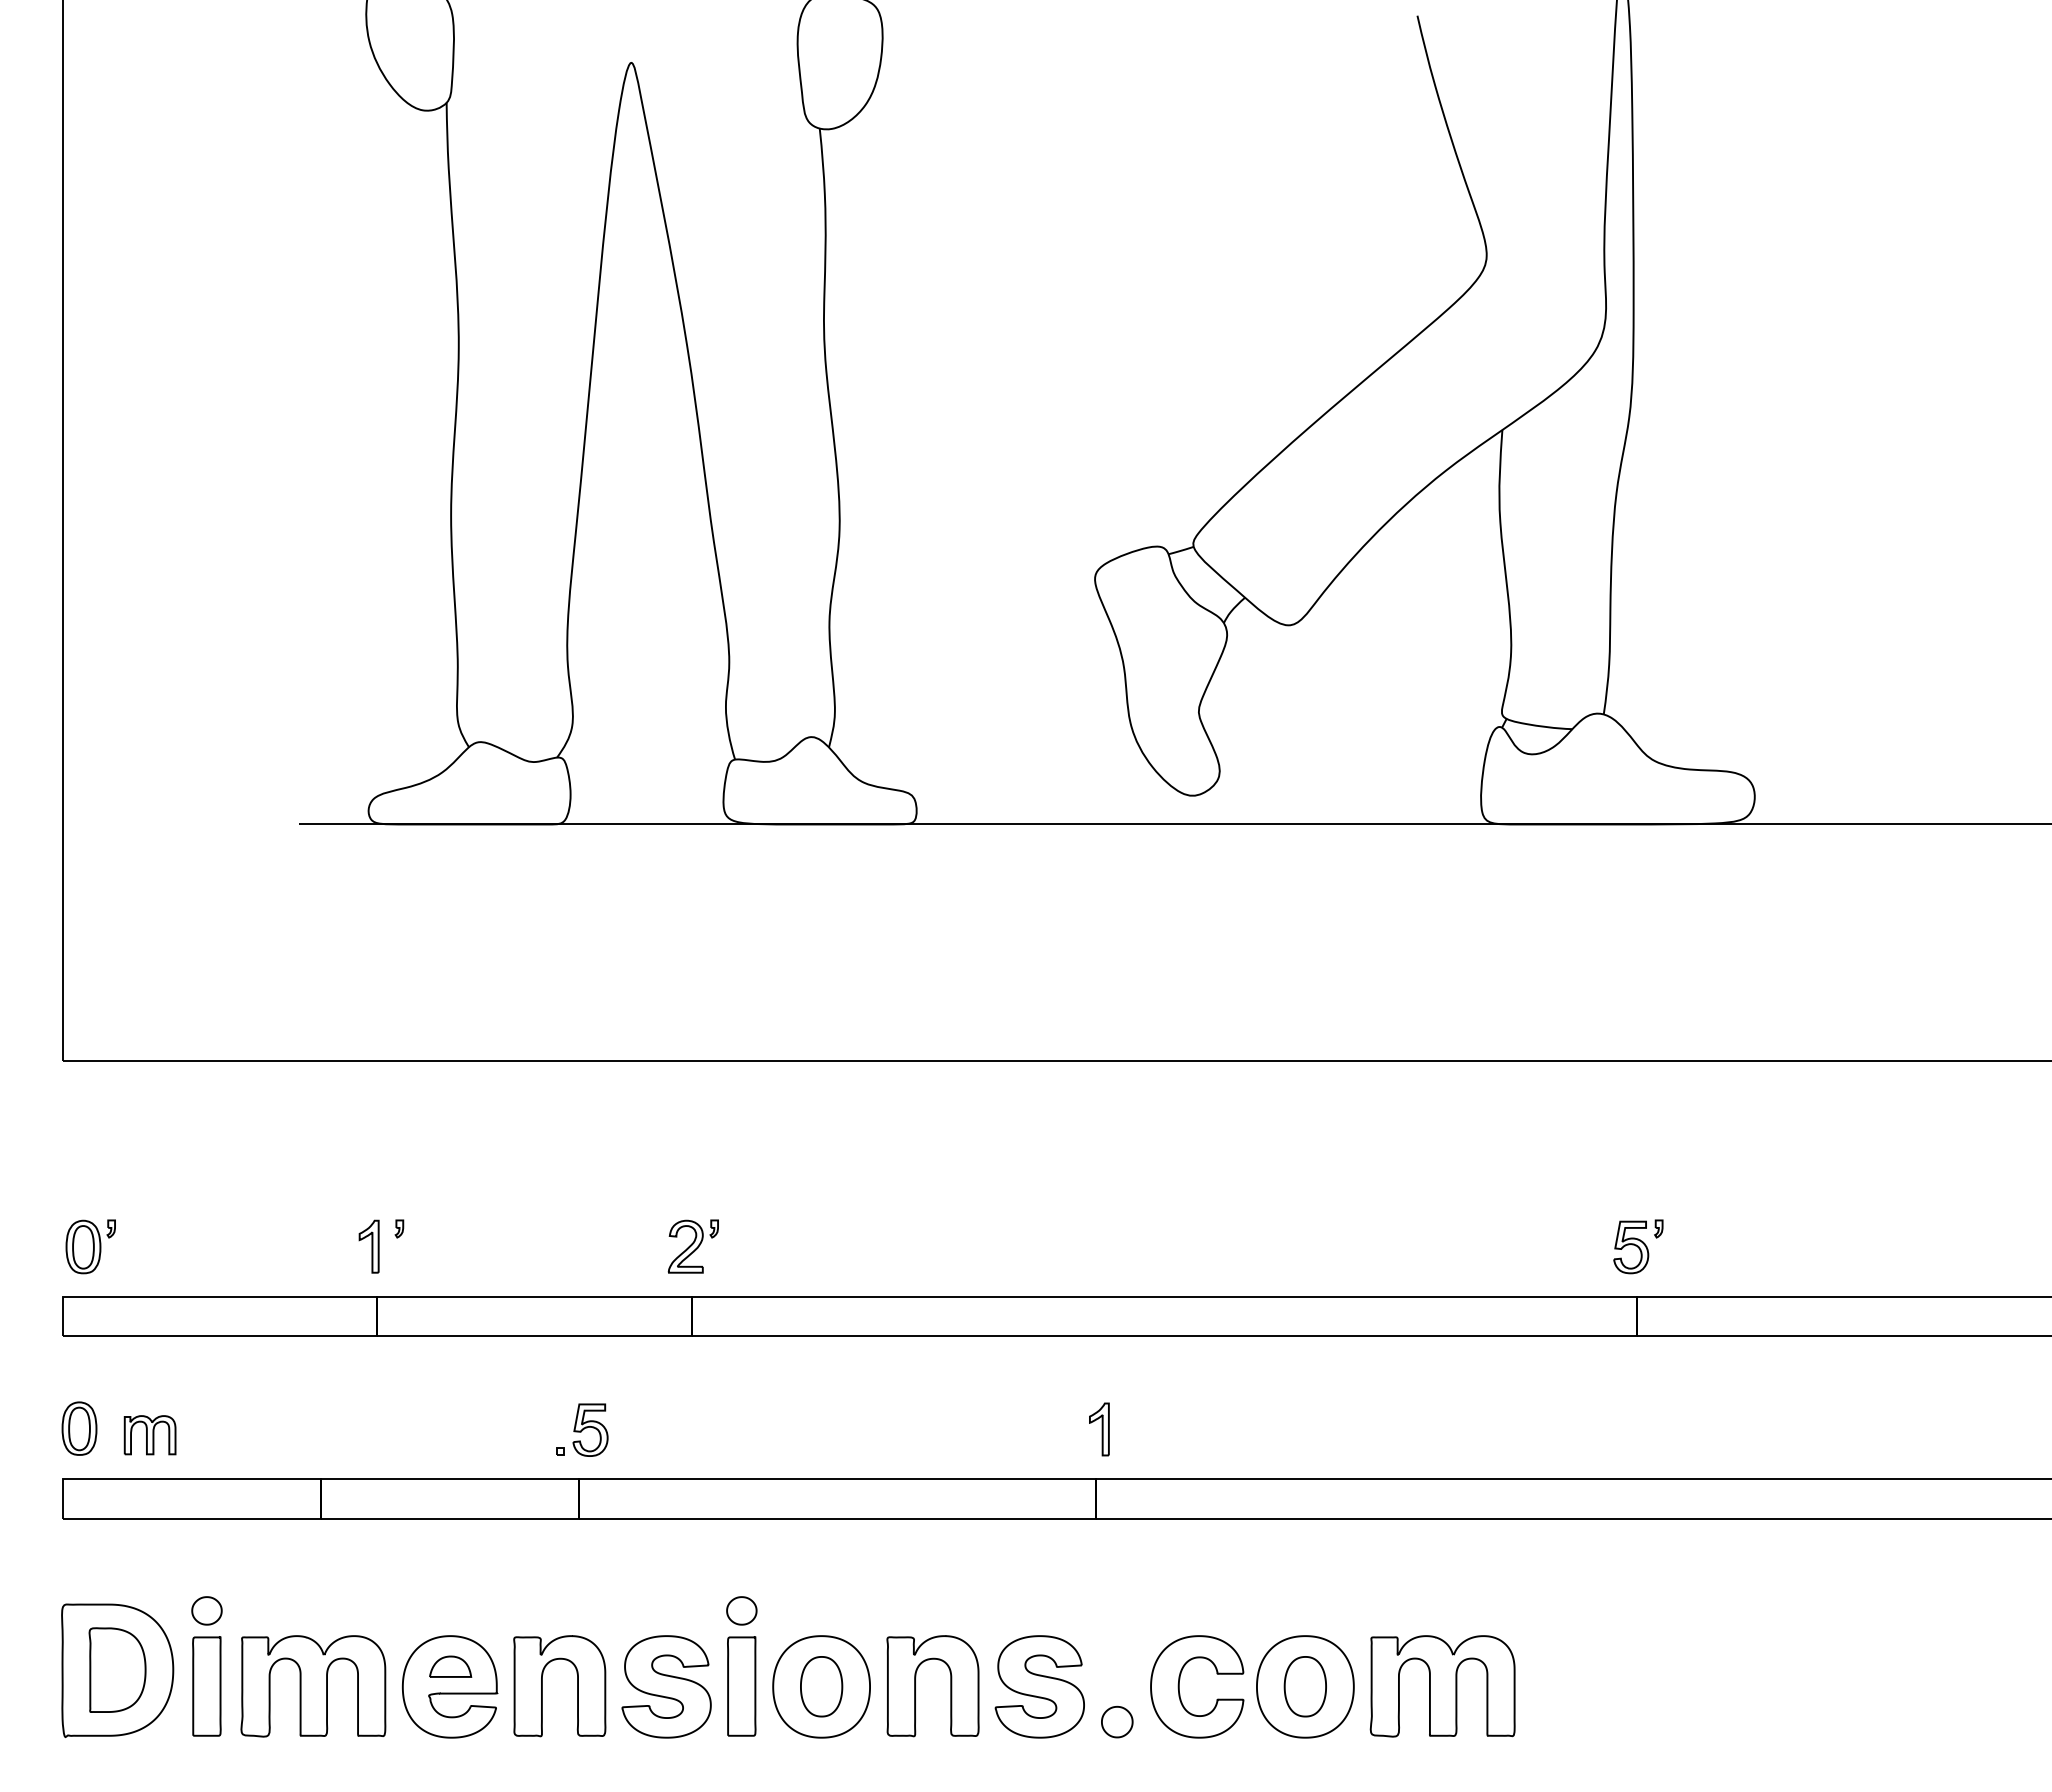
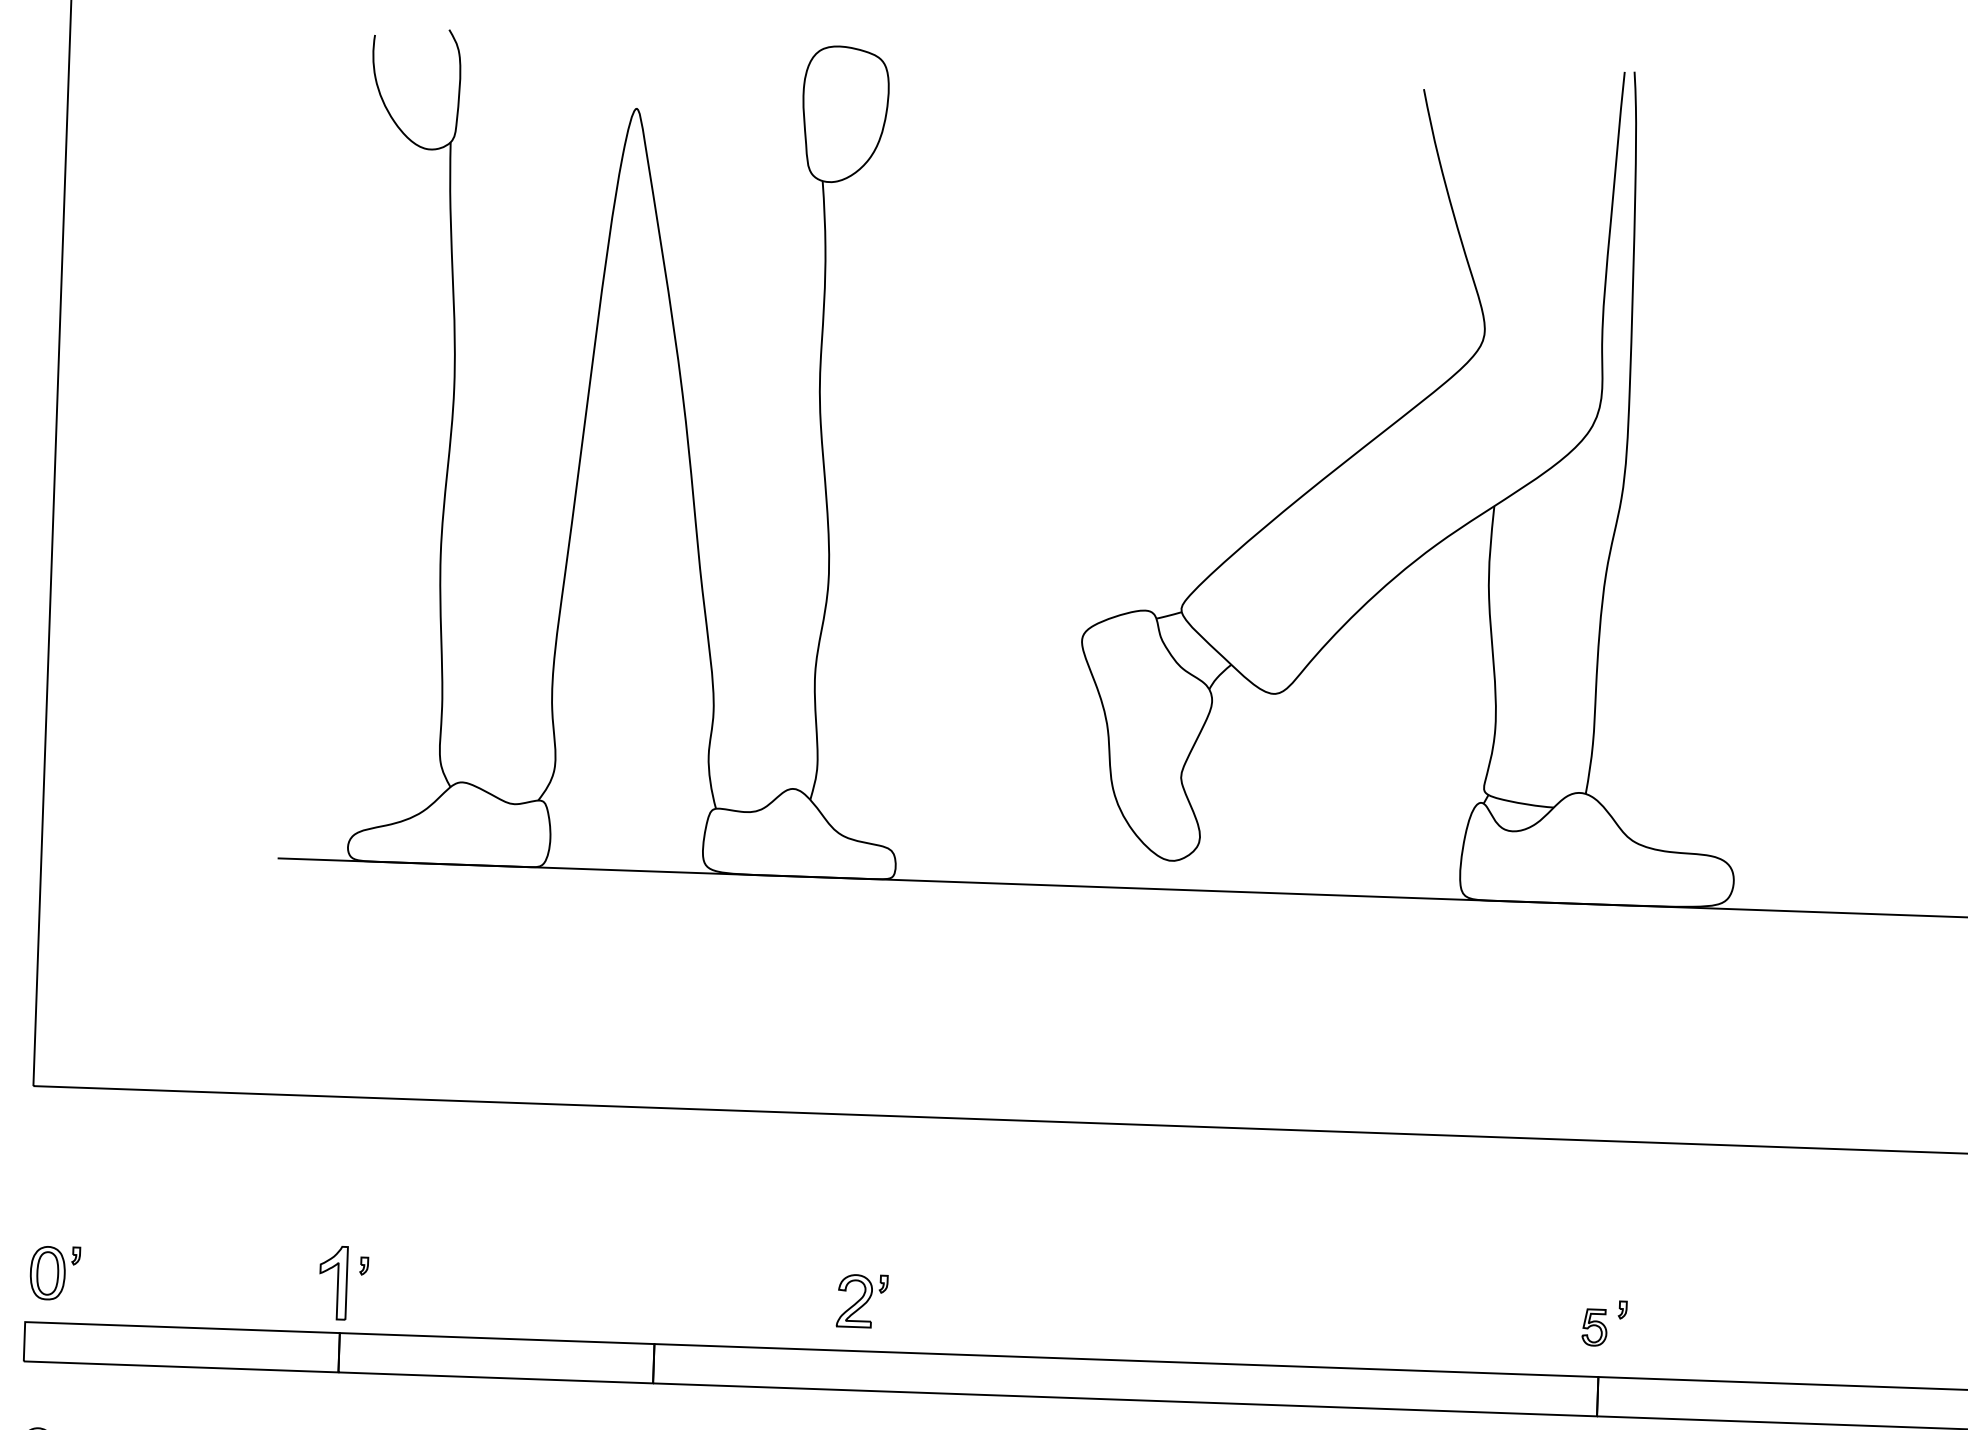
part: (368, 1246) -> (332, 1282), size x1.4
part: (692, 1246) -> (861, 1301), moved
part: (1631, 1247) -> (1594, 1327), size x0.7

